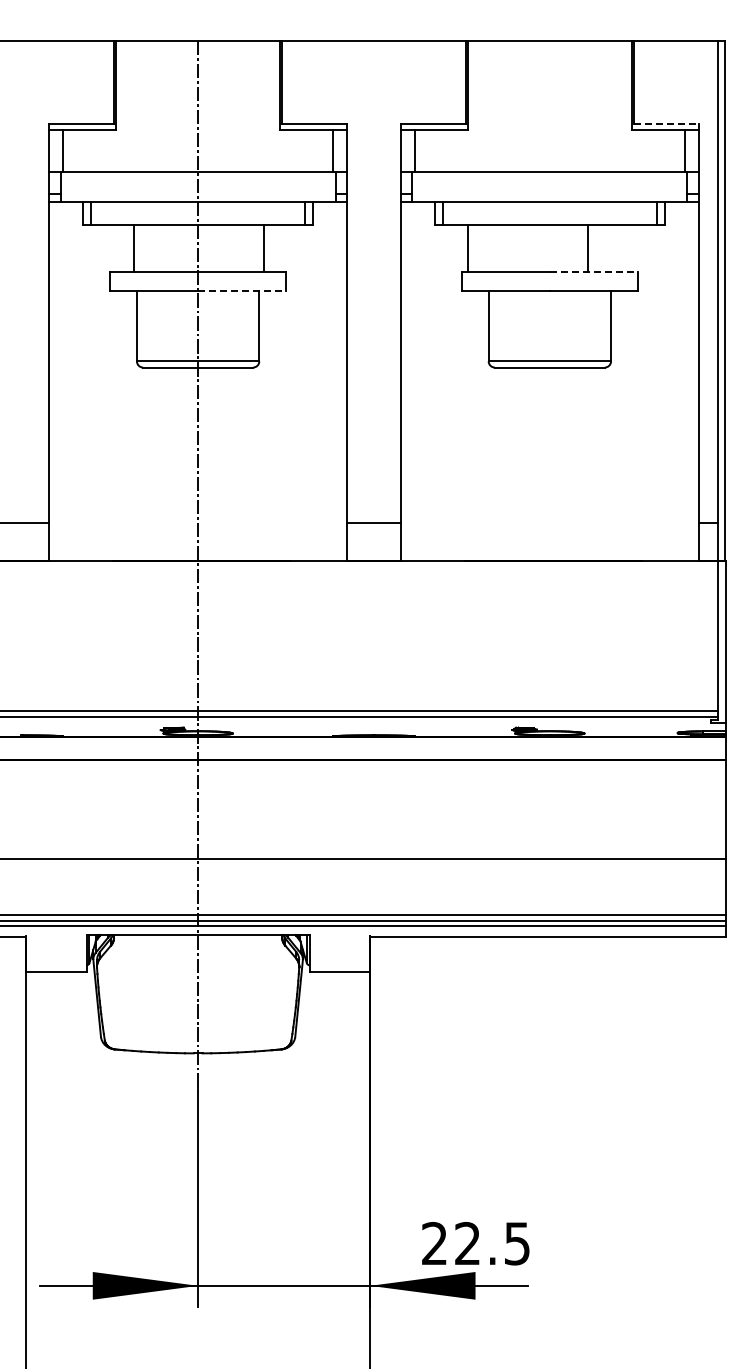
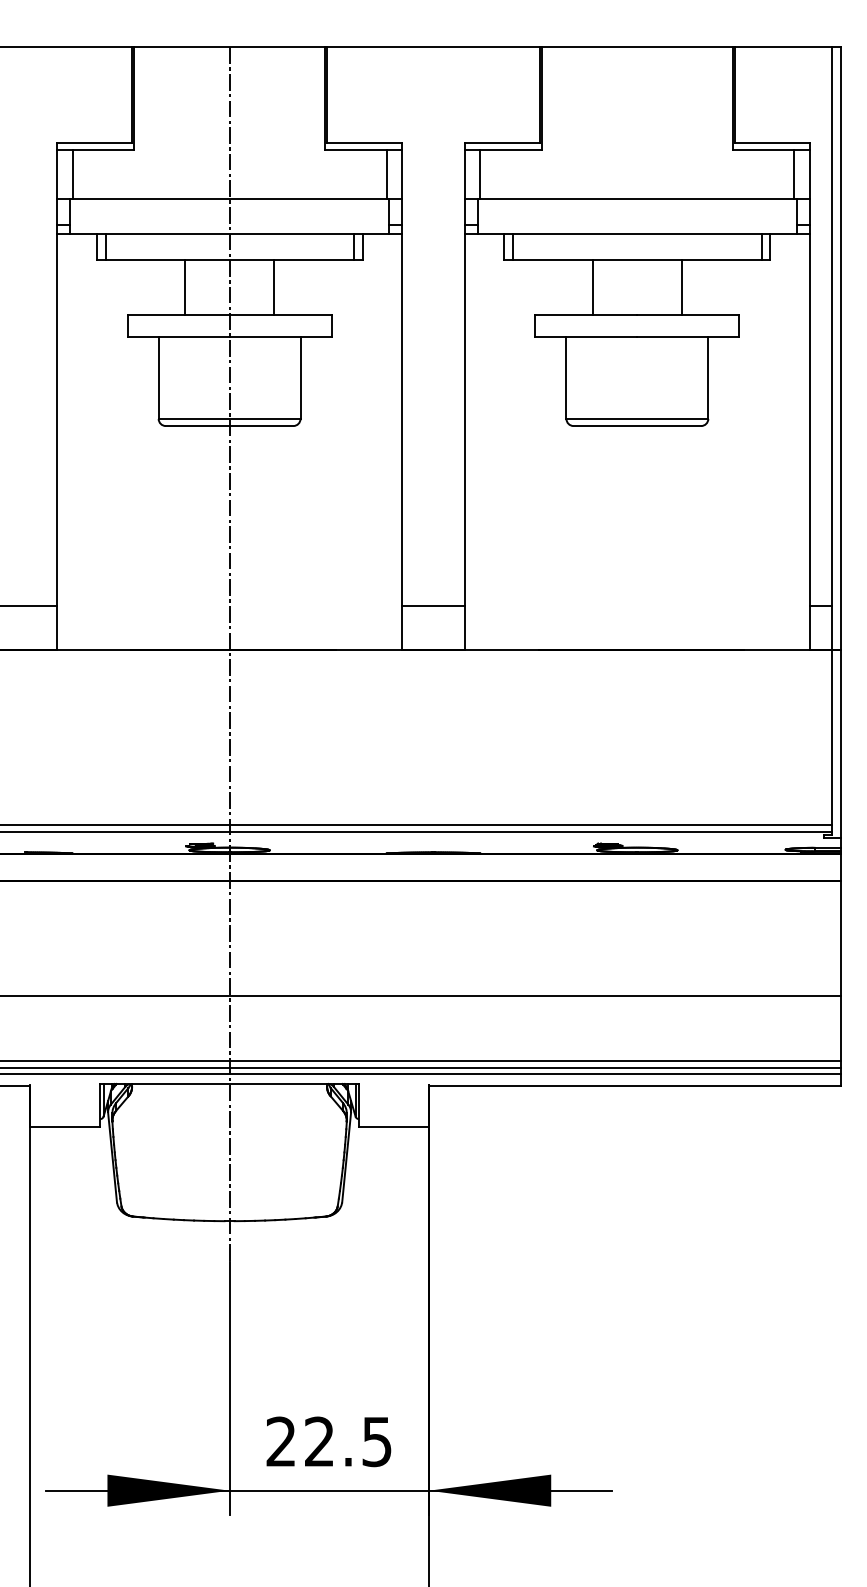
line: (666, 123) -> (772, 143), dashed -> solid
line: (133, 247) -> (184, 286), moved
line: (264, 247) -> (274, 286), moved
line: (467, 247) -> (592, 286), moved
line: (593, 271) -> (687, 314), dashed -> solid
line: (242, 291) -> (281, 337), dashed -> solid
text: (475, 1243) -> (328, 1441), moved

